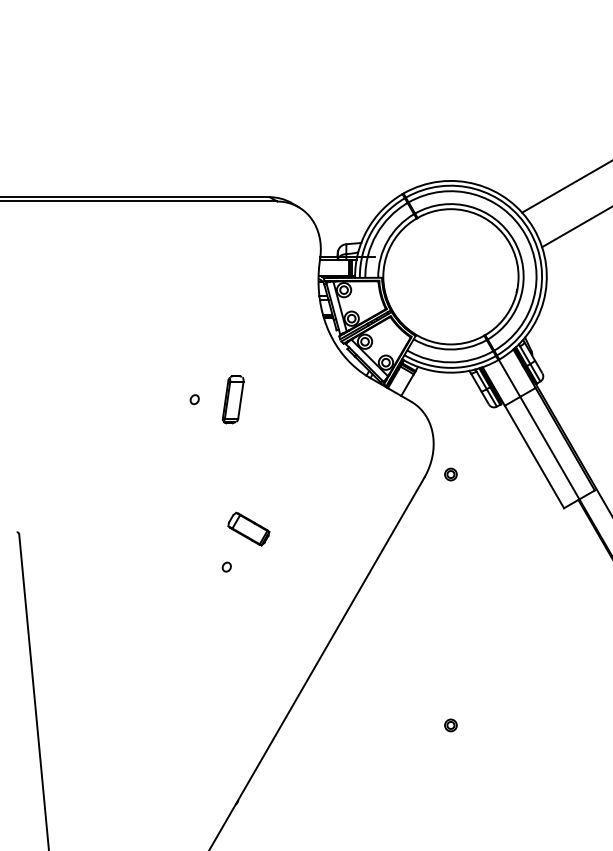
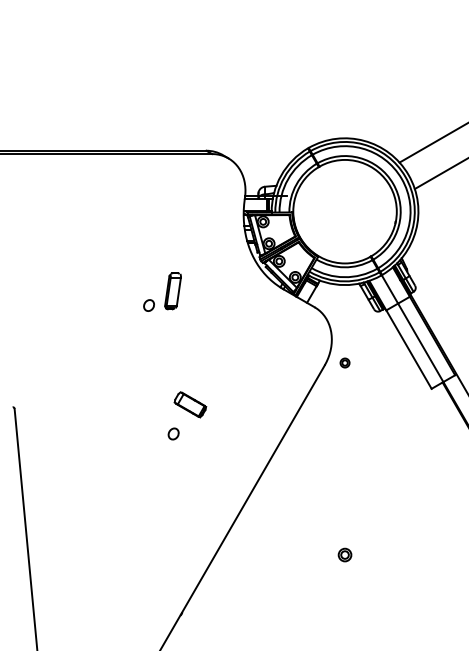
part: (194, 399) -> (148, 305), size x1.6
part: (232, 399) -> (172, 291), moved
part: (226, 566) -> (173, 433), size x1.6
part: (450, 725) -> (344, 555), size x1.4

